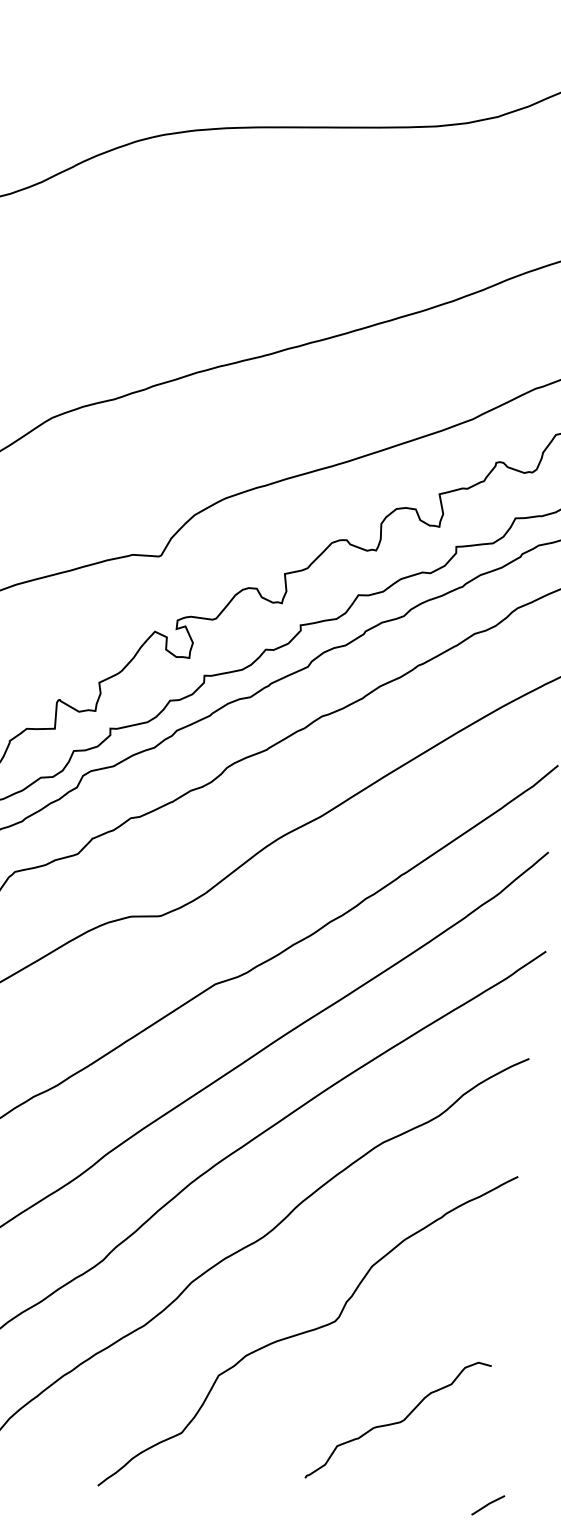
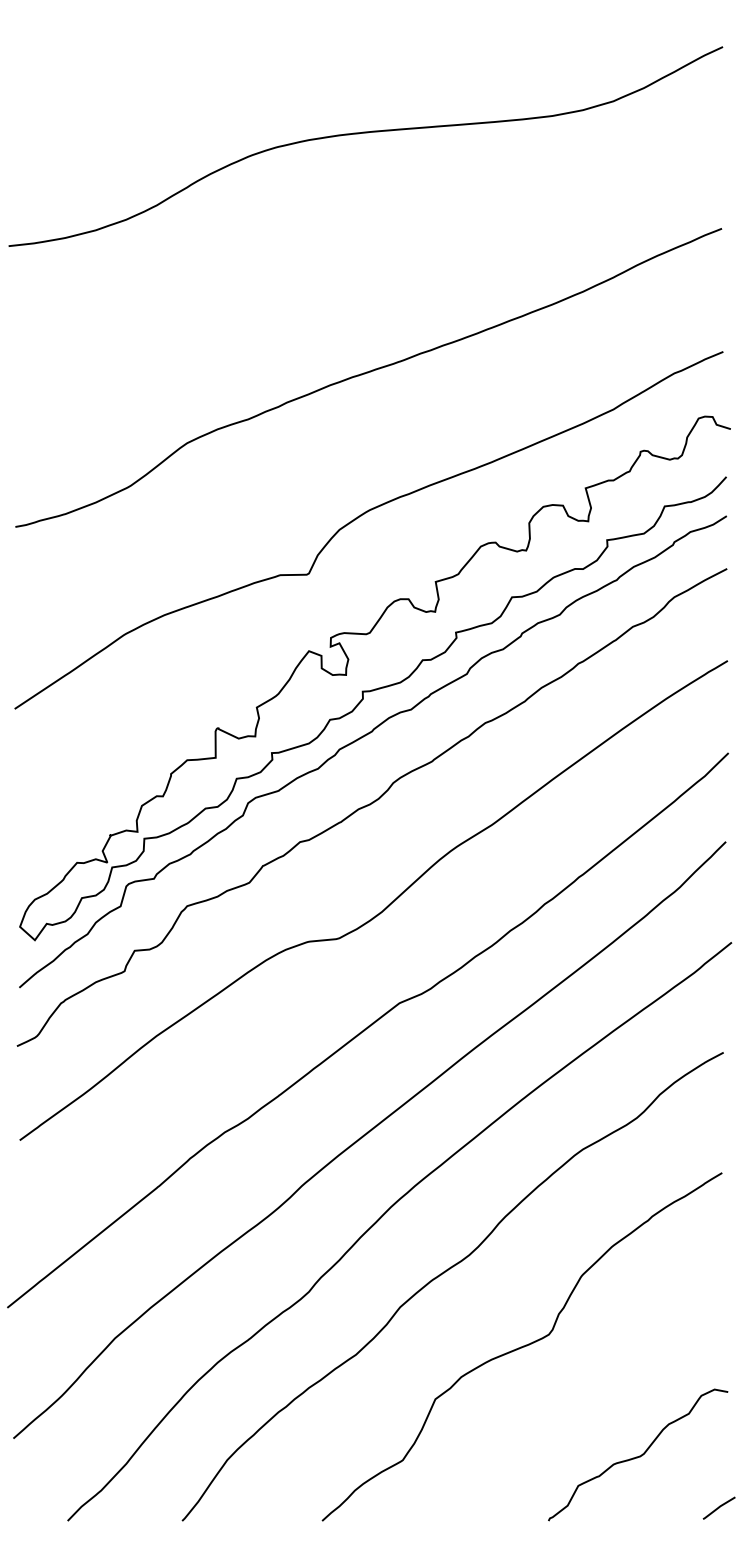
curve: (399, 1421) -> (639, 1455), moved

